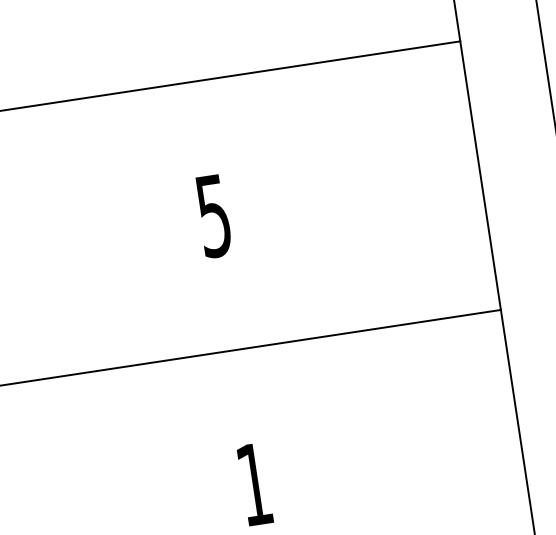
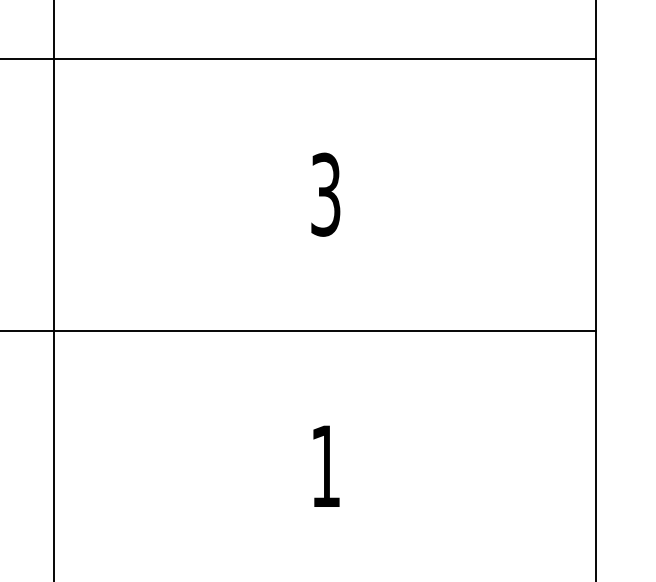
text: (213, 215) -> (325, 194), 5 -> 3

